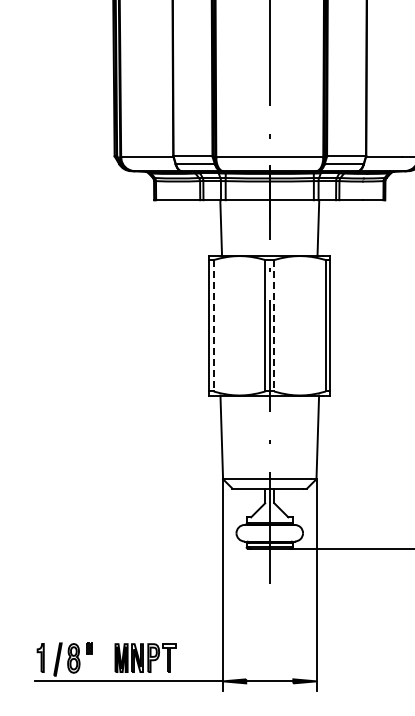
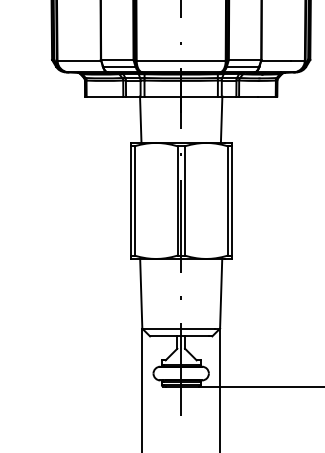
line: (213, 325) -> (134, 200), dashed -> solid
line: (274, 325) -> (185, 200), dashed -> solid

